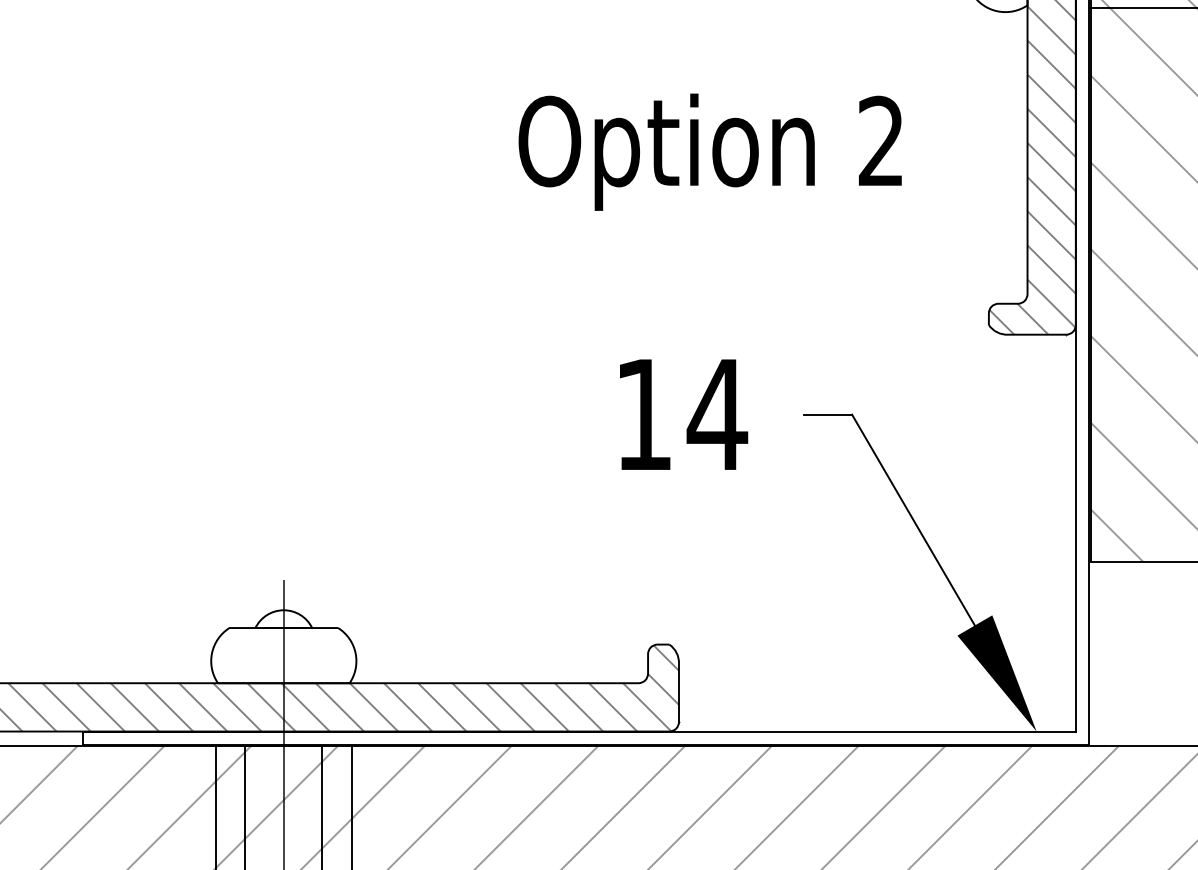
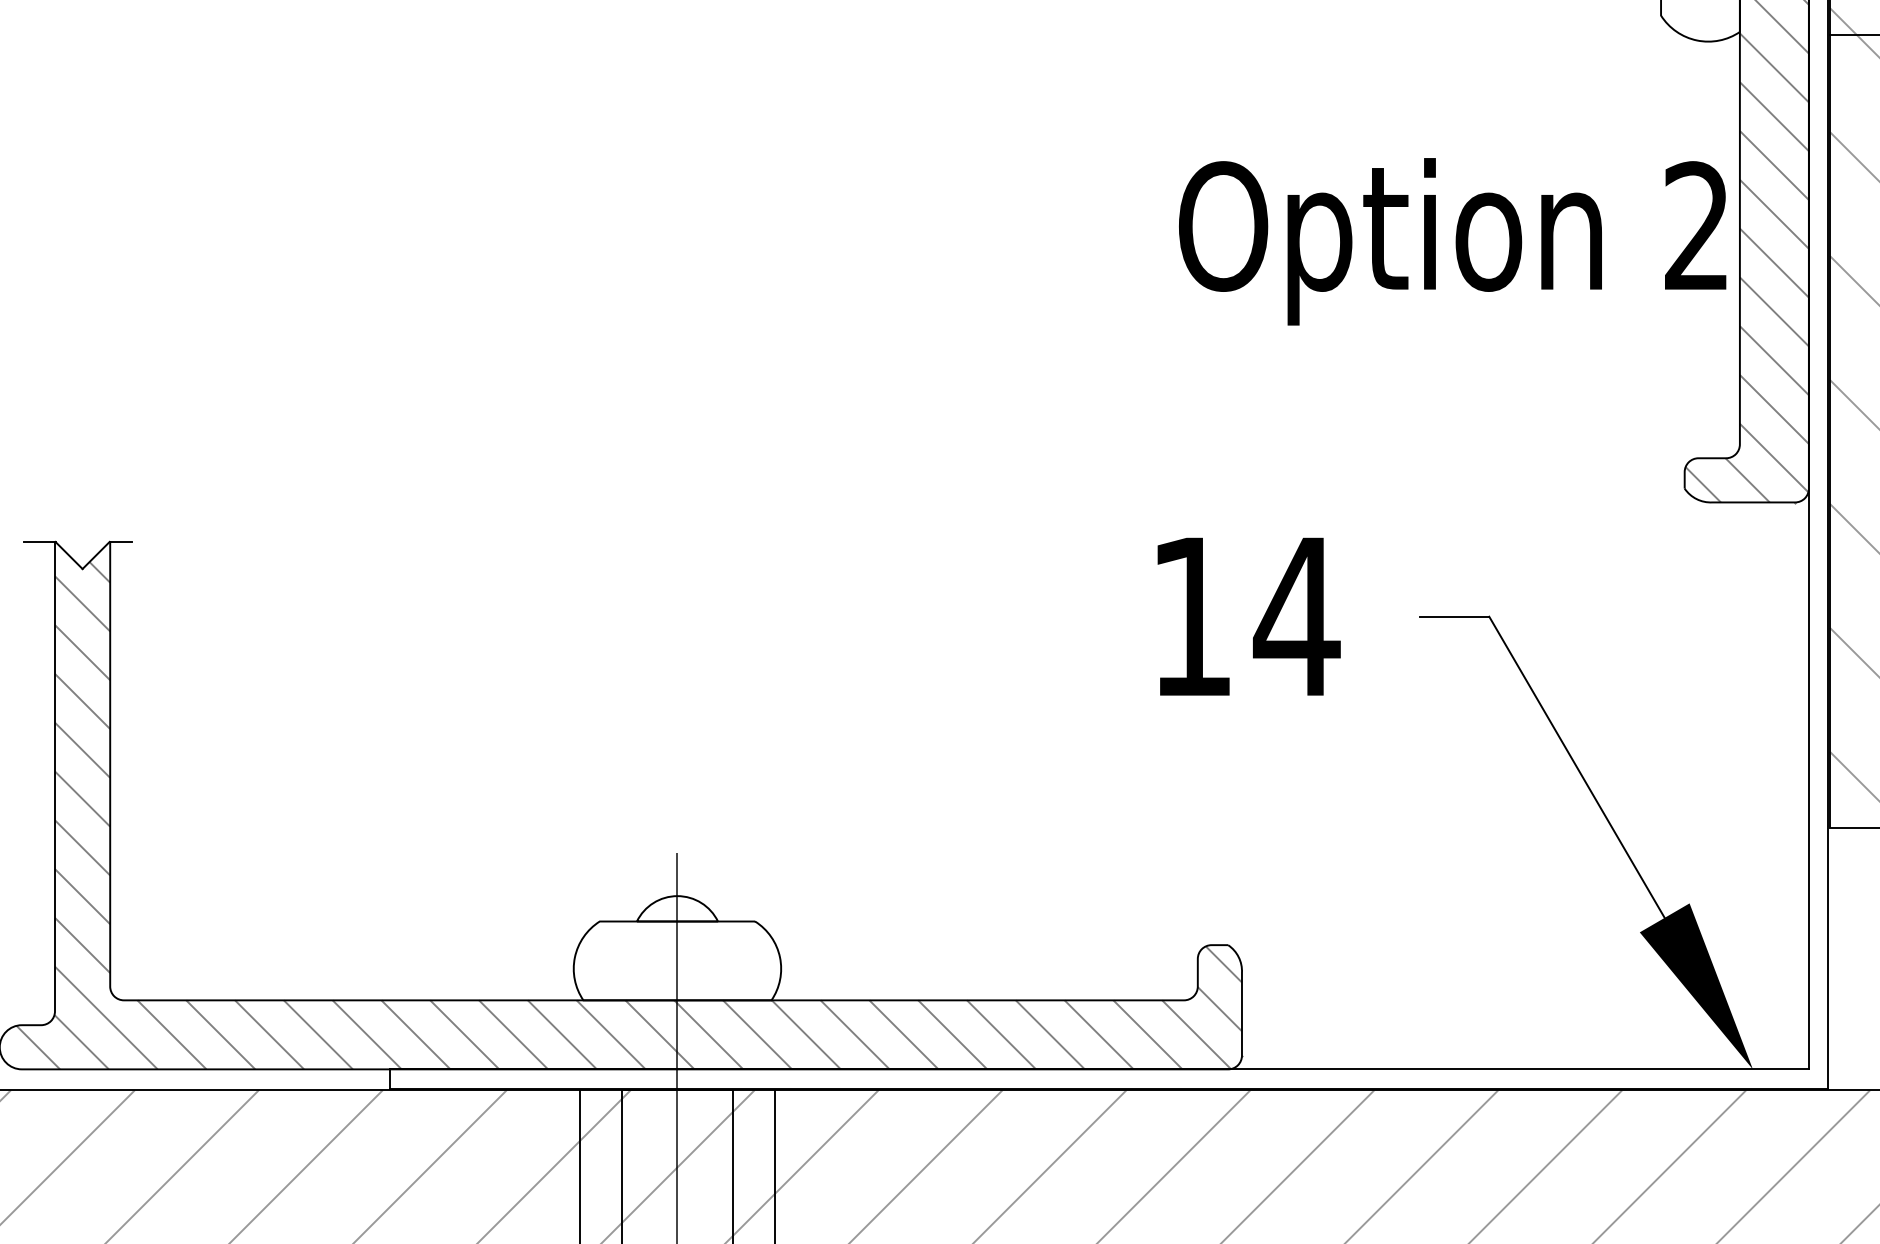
text: (710, 152) -> (1452, 241), moved

